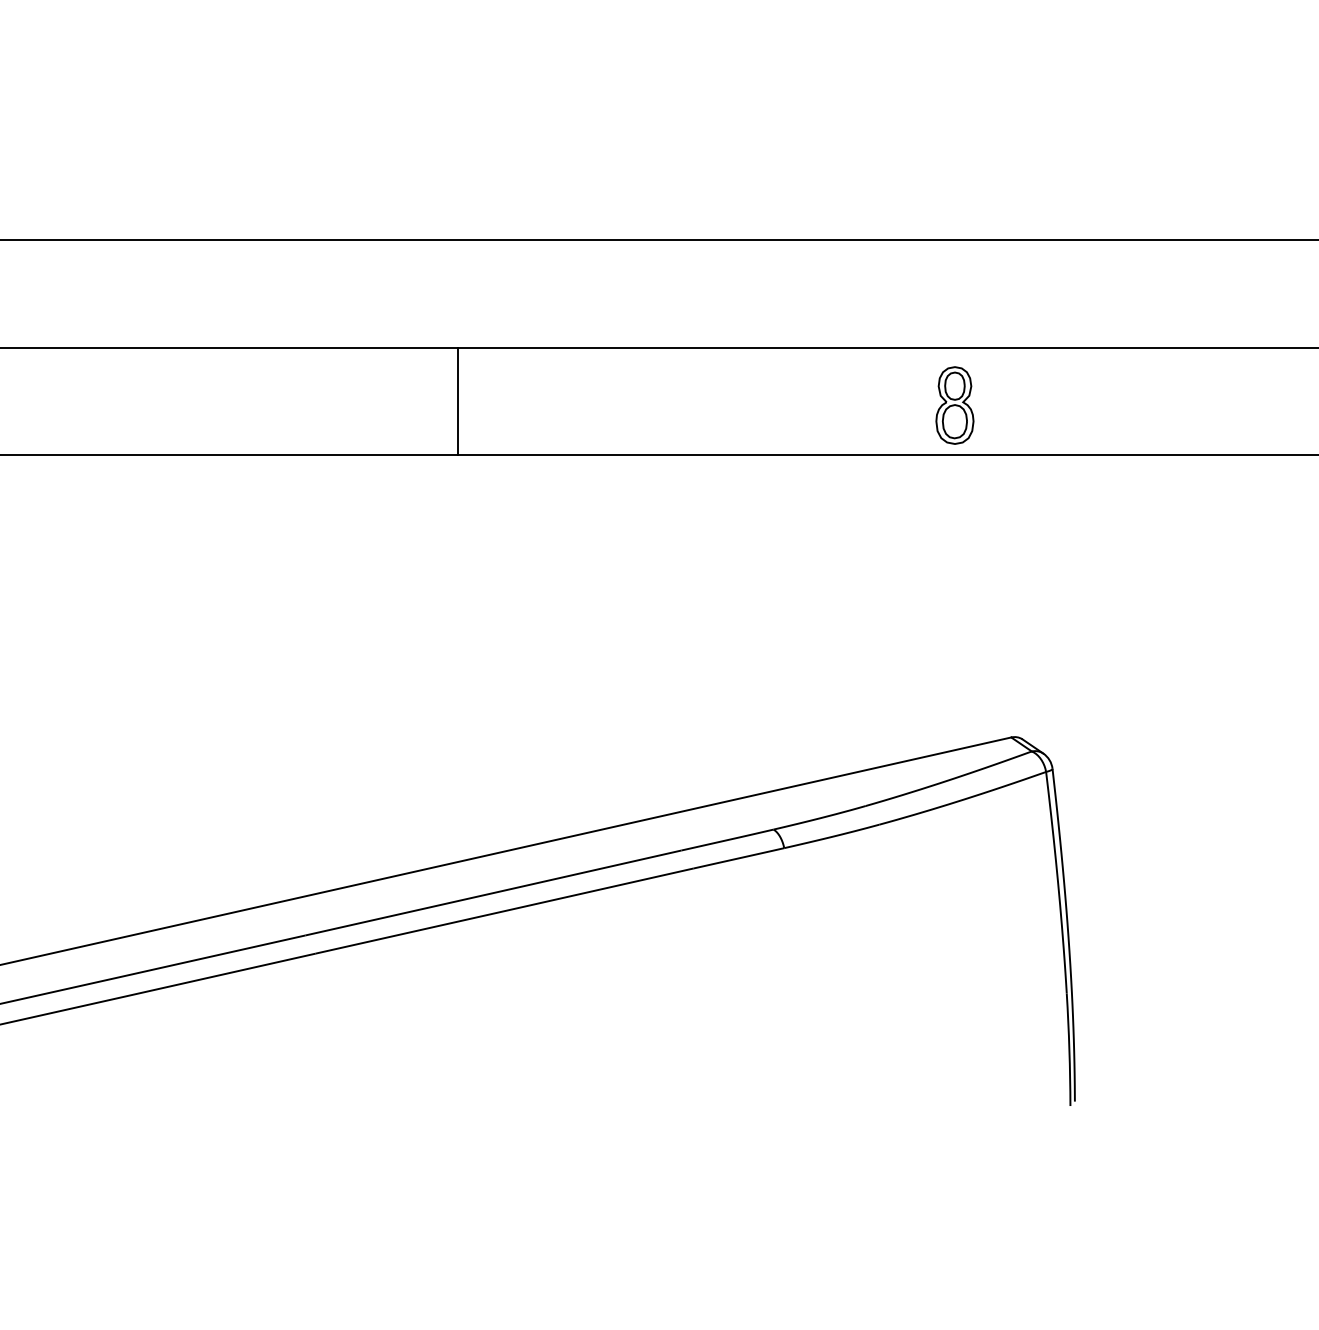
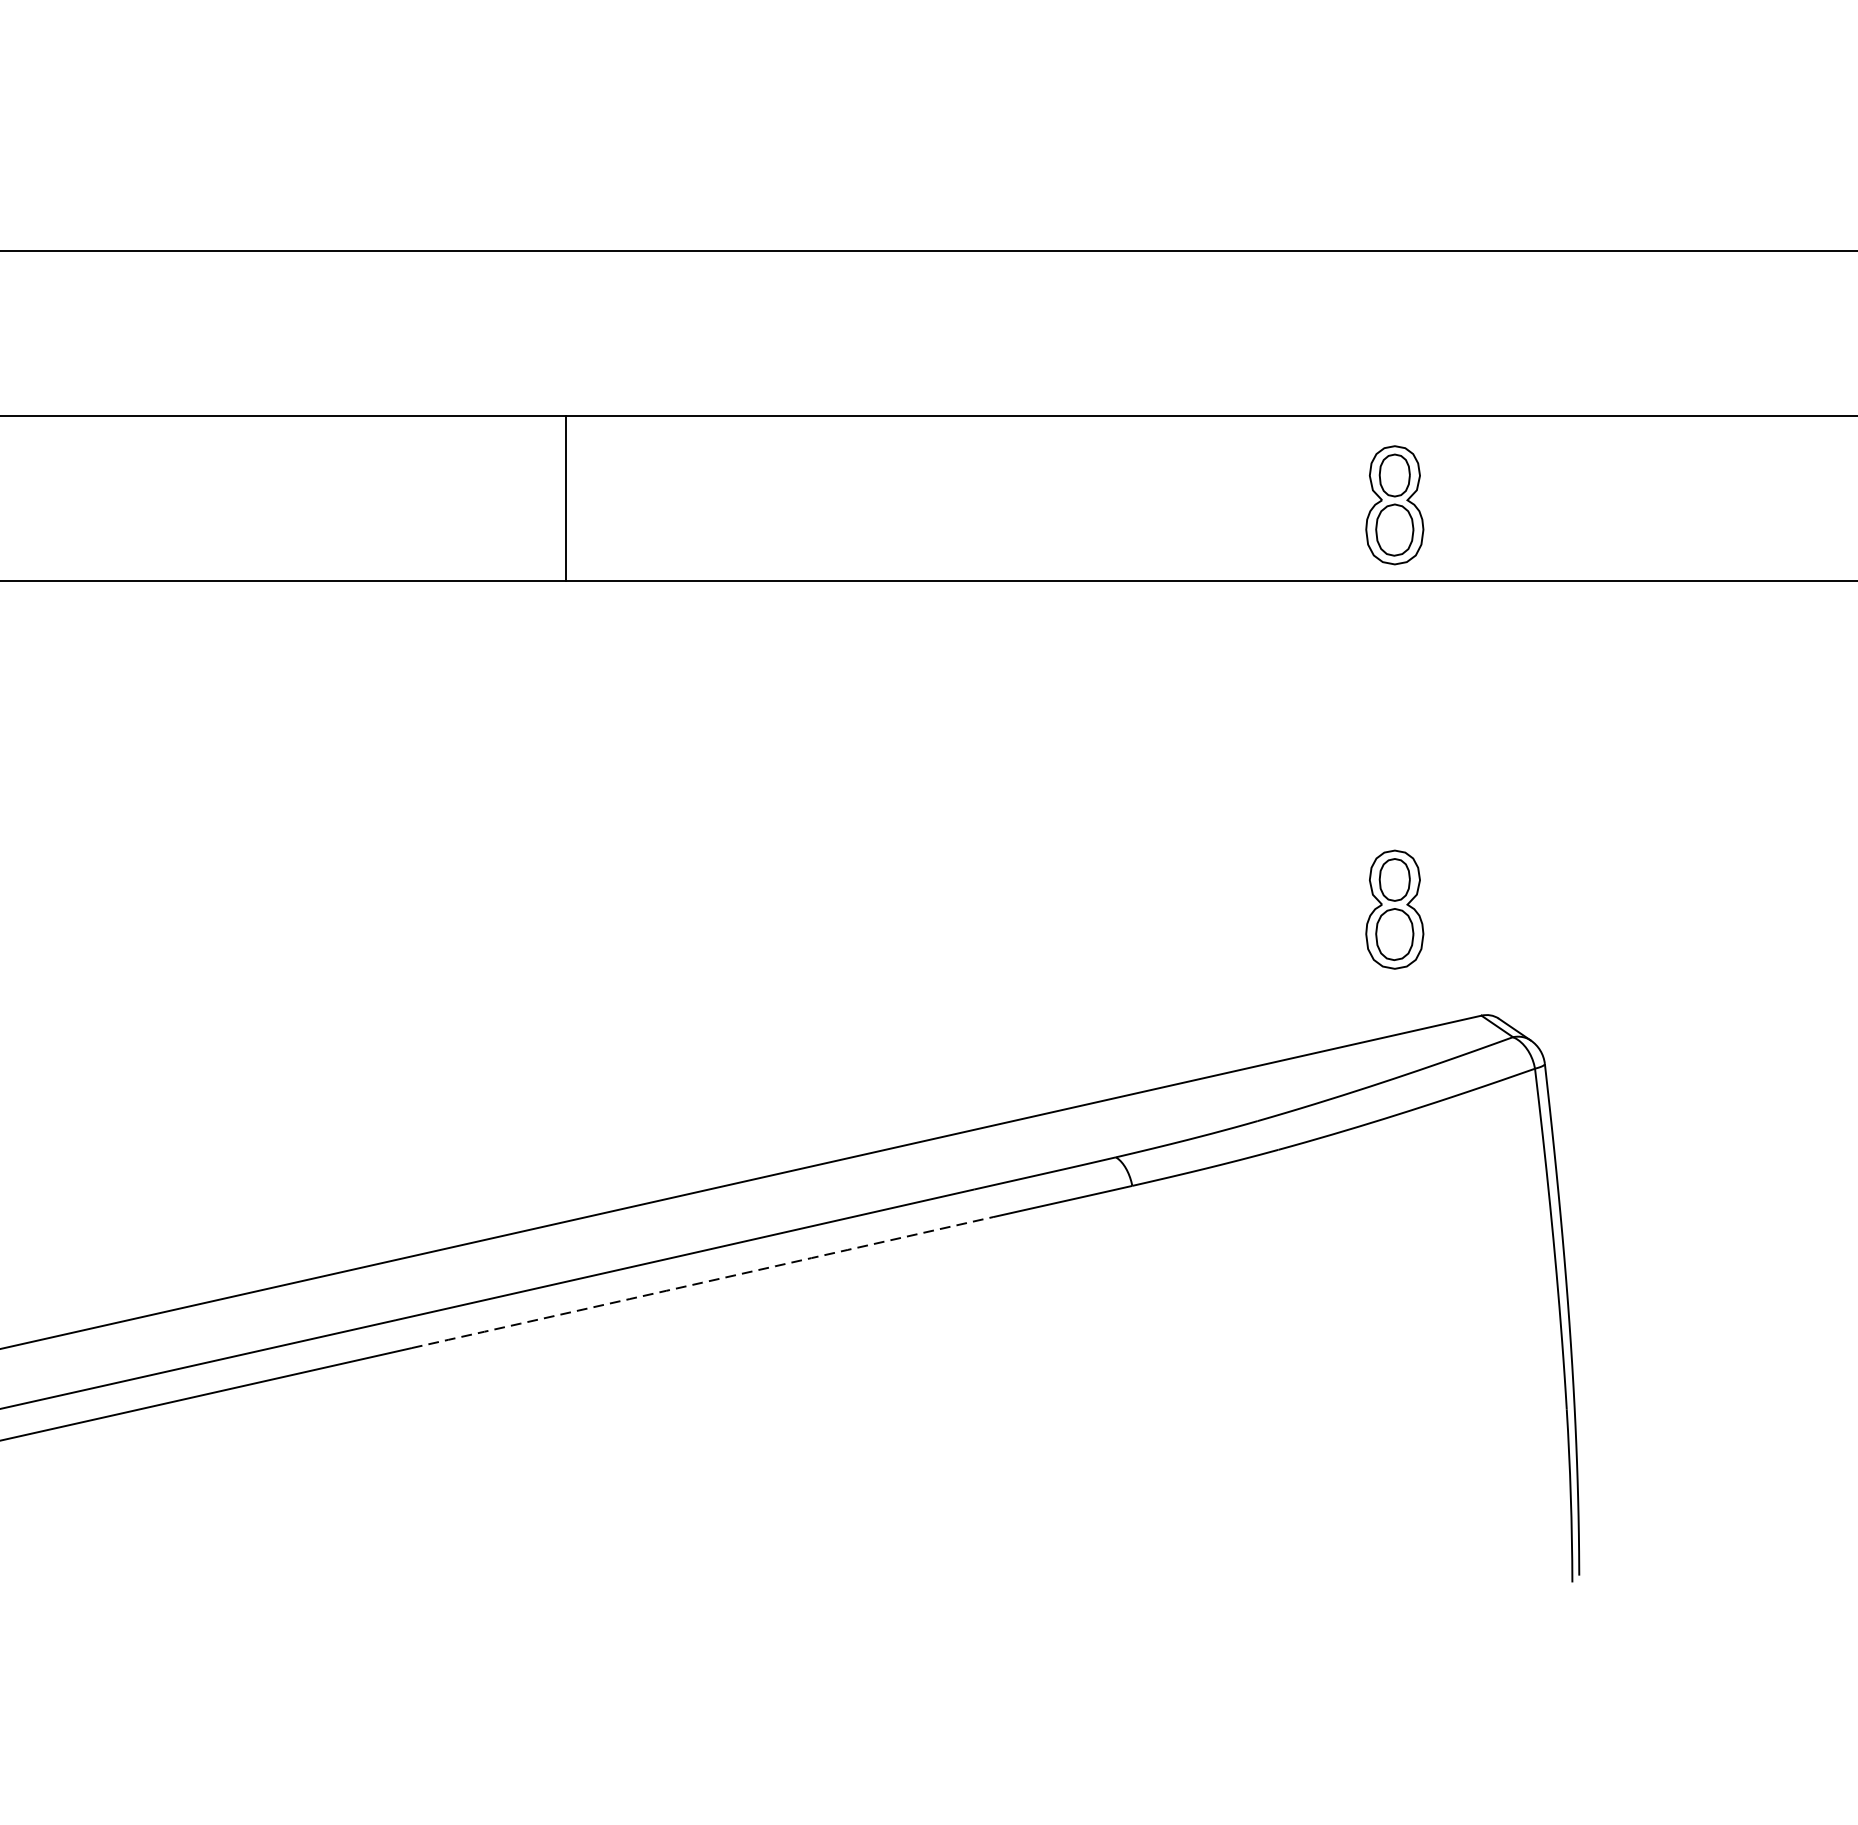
line: (457, 401) -> (565, 499), moved
part: (954, 668) -> (1394, 909), added
arc: (504, 911) -> (702, 1283), solid -> dashed

